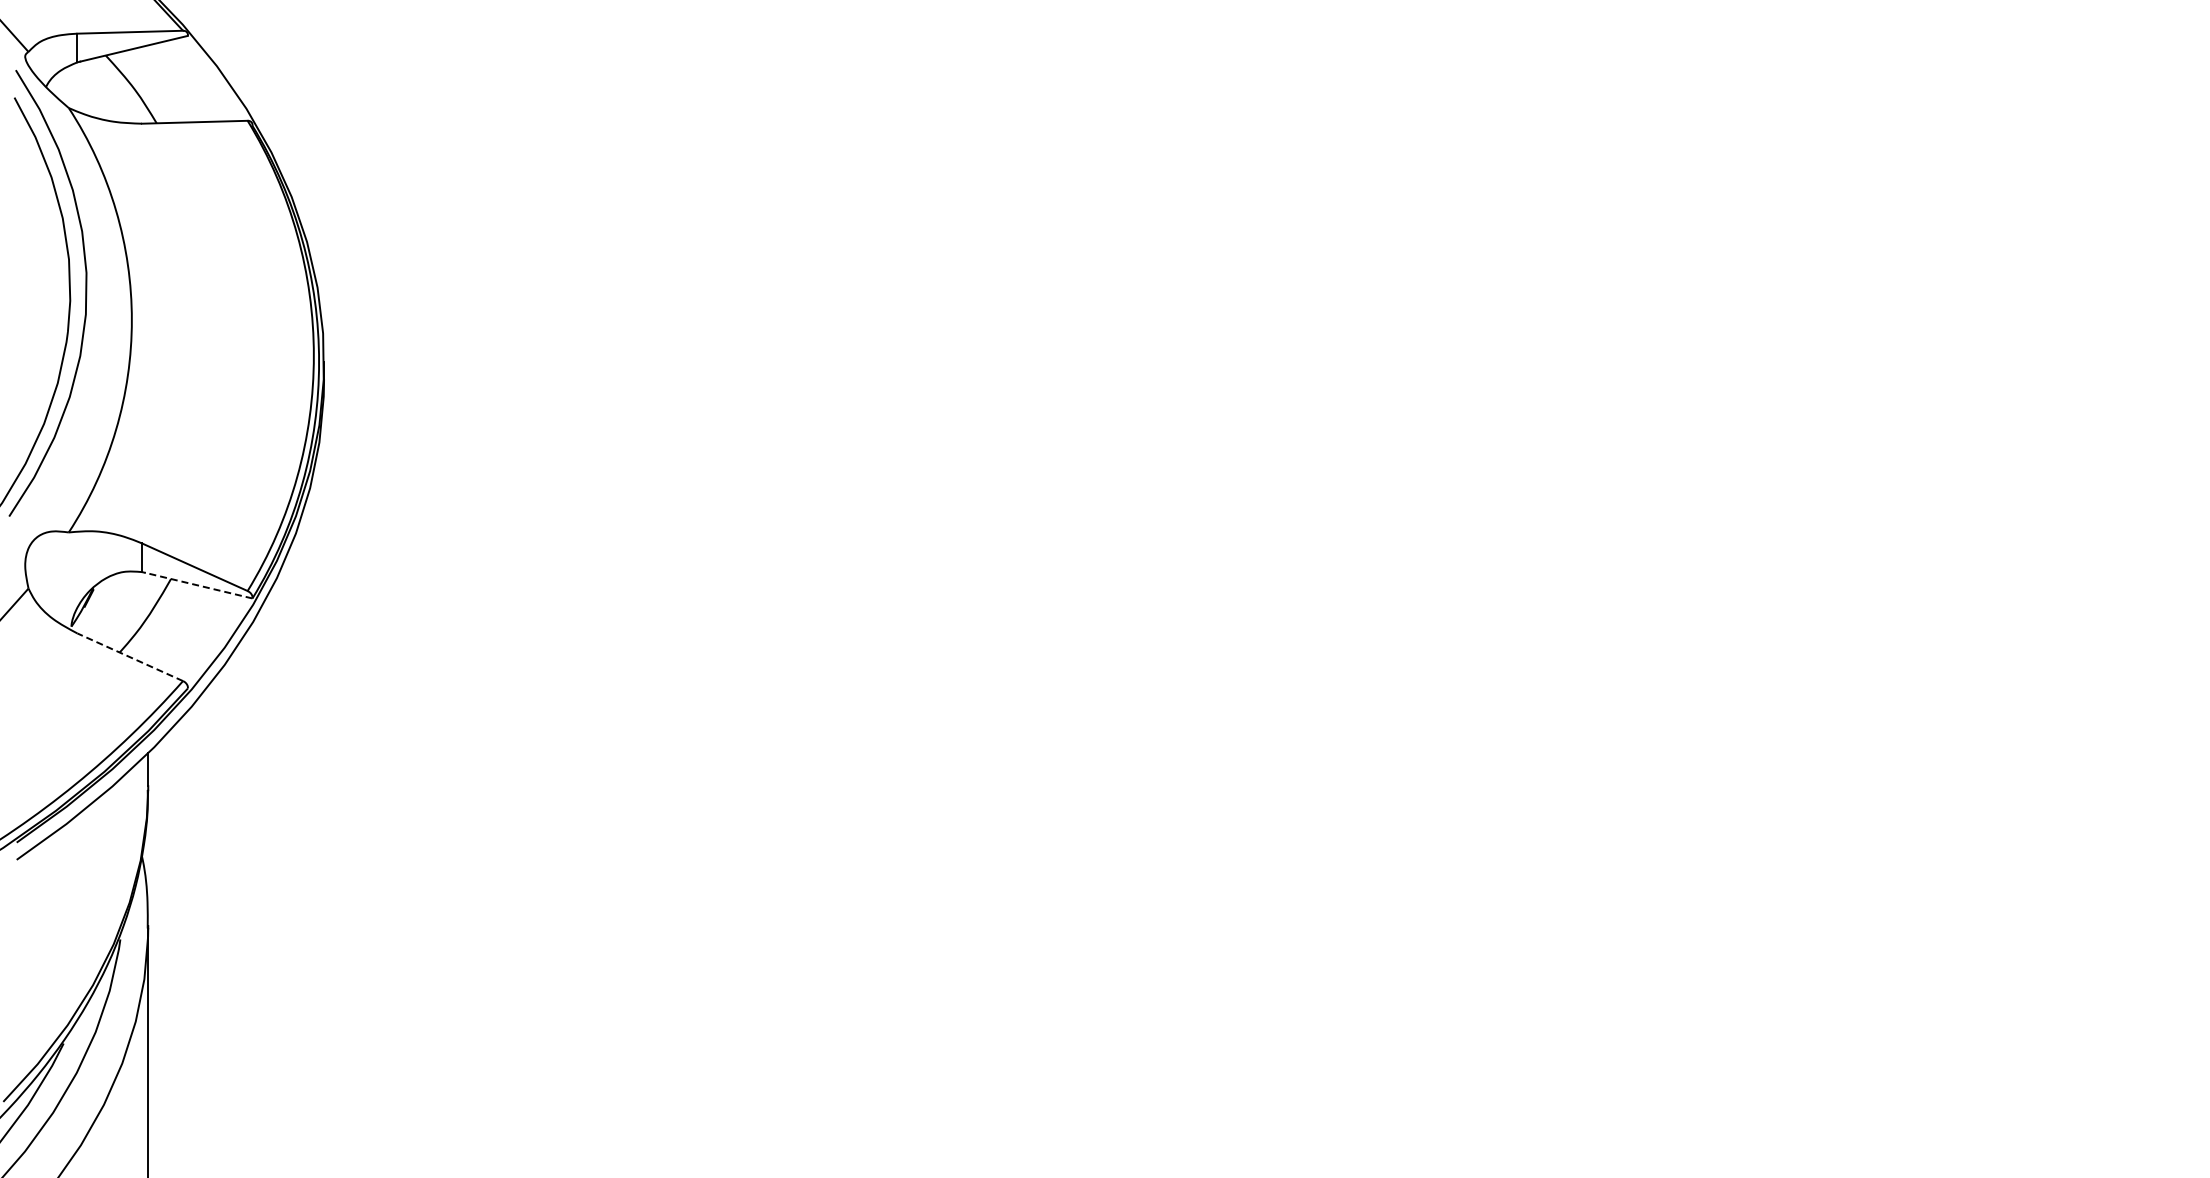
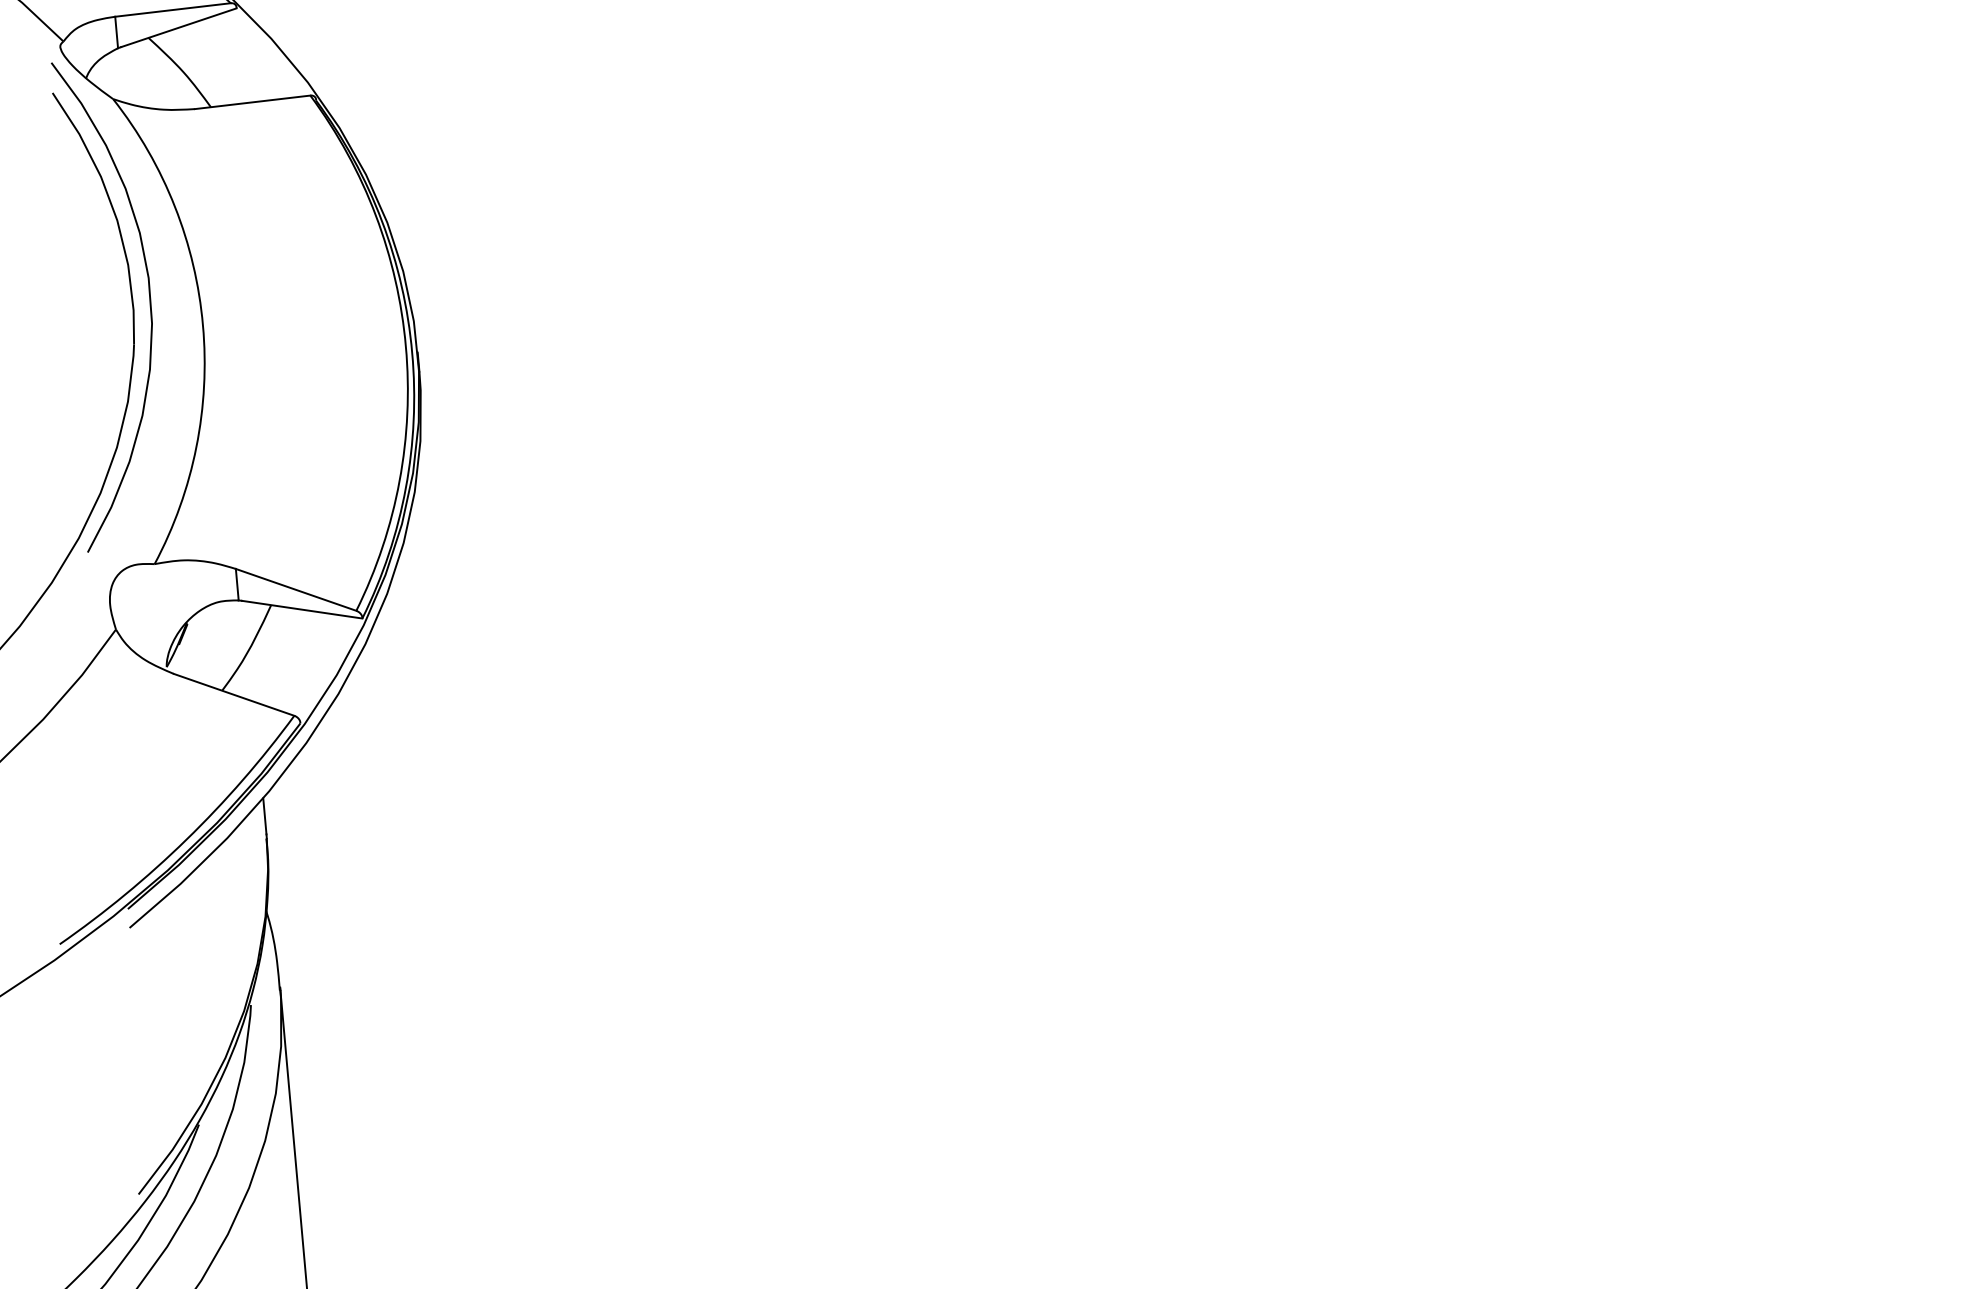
line: (198, 585) -> (301, 609), dashed -> solid
line: (130, 657) -> (234, 695), dashed -> solid

